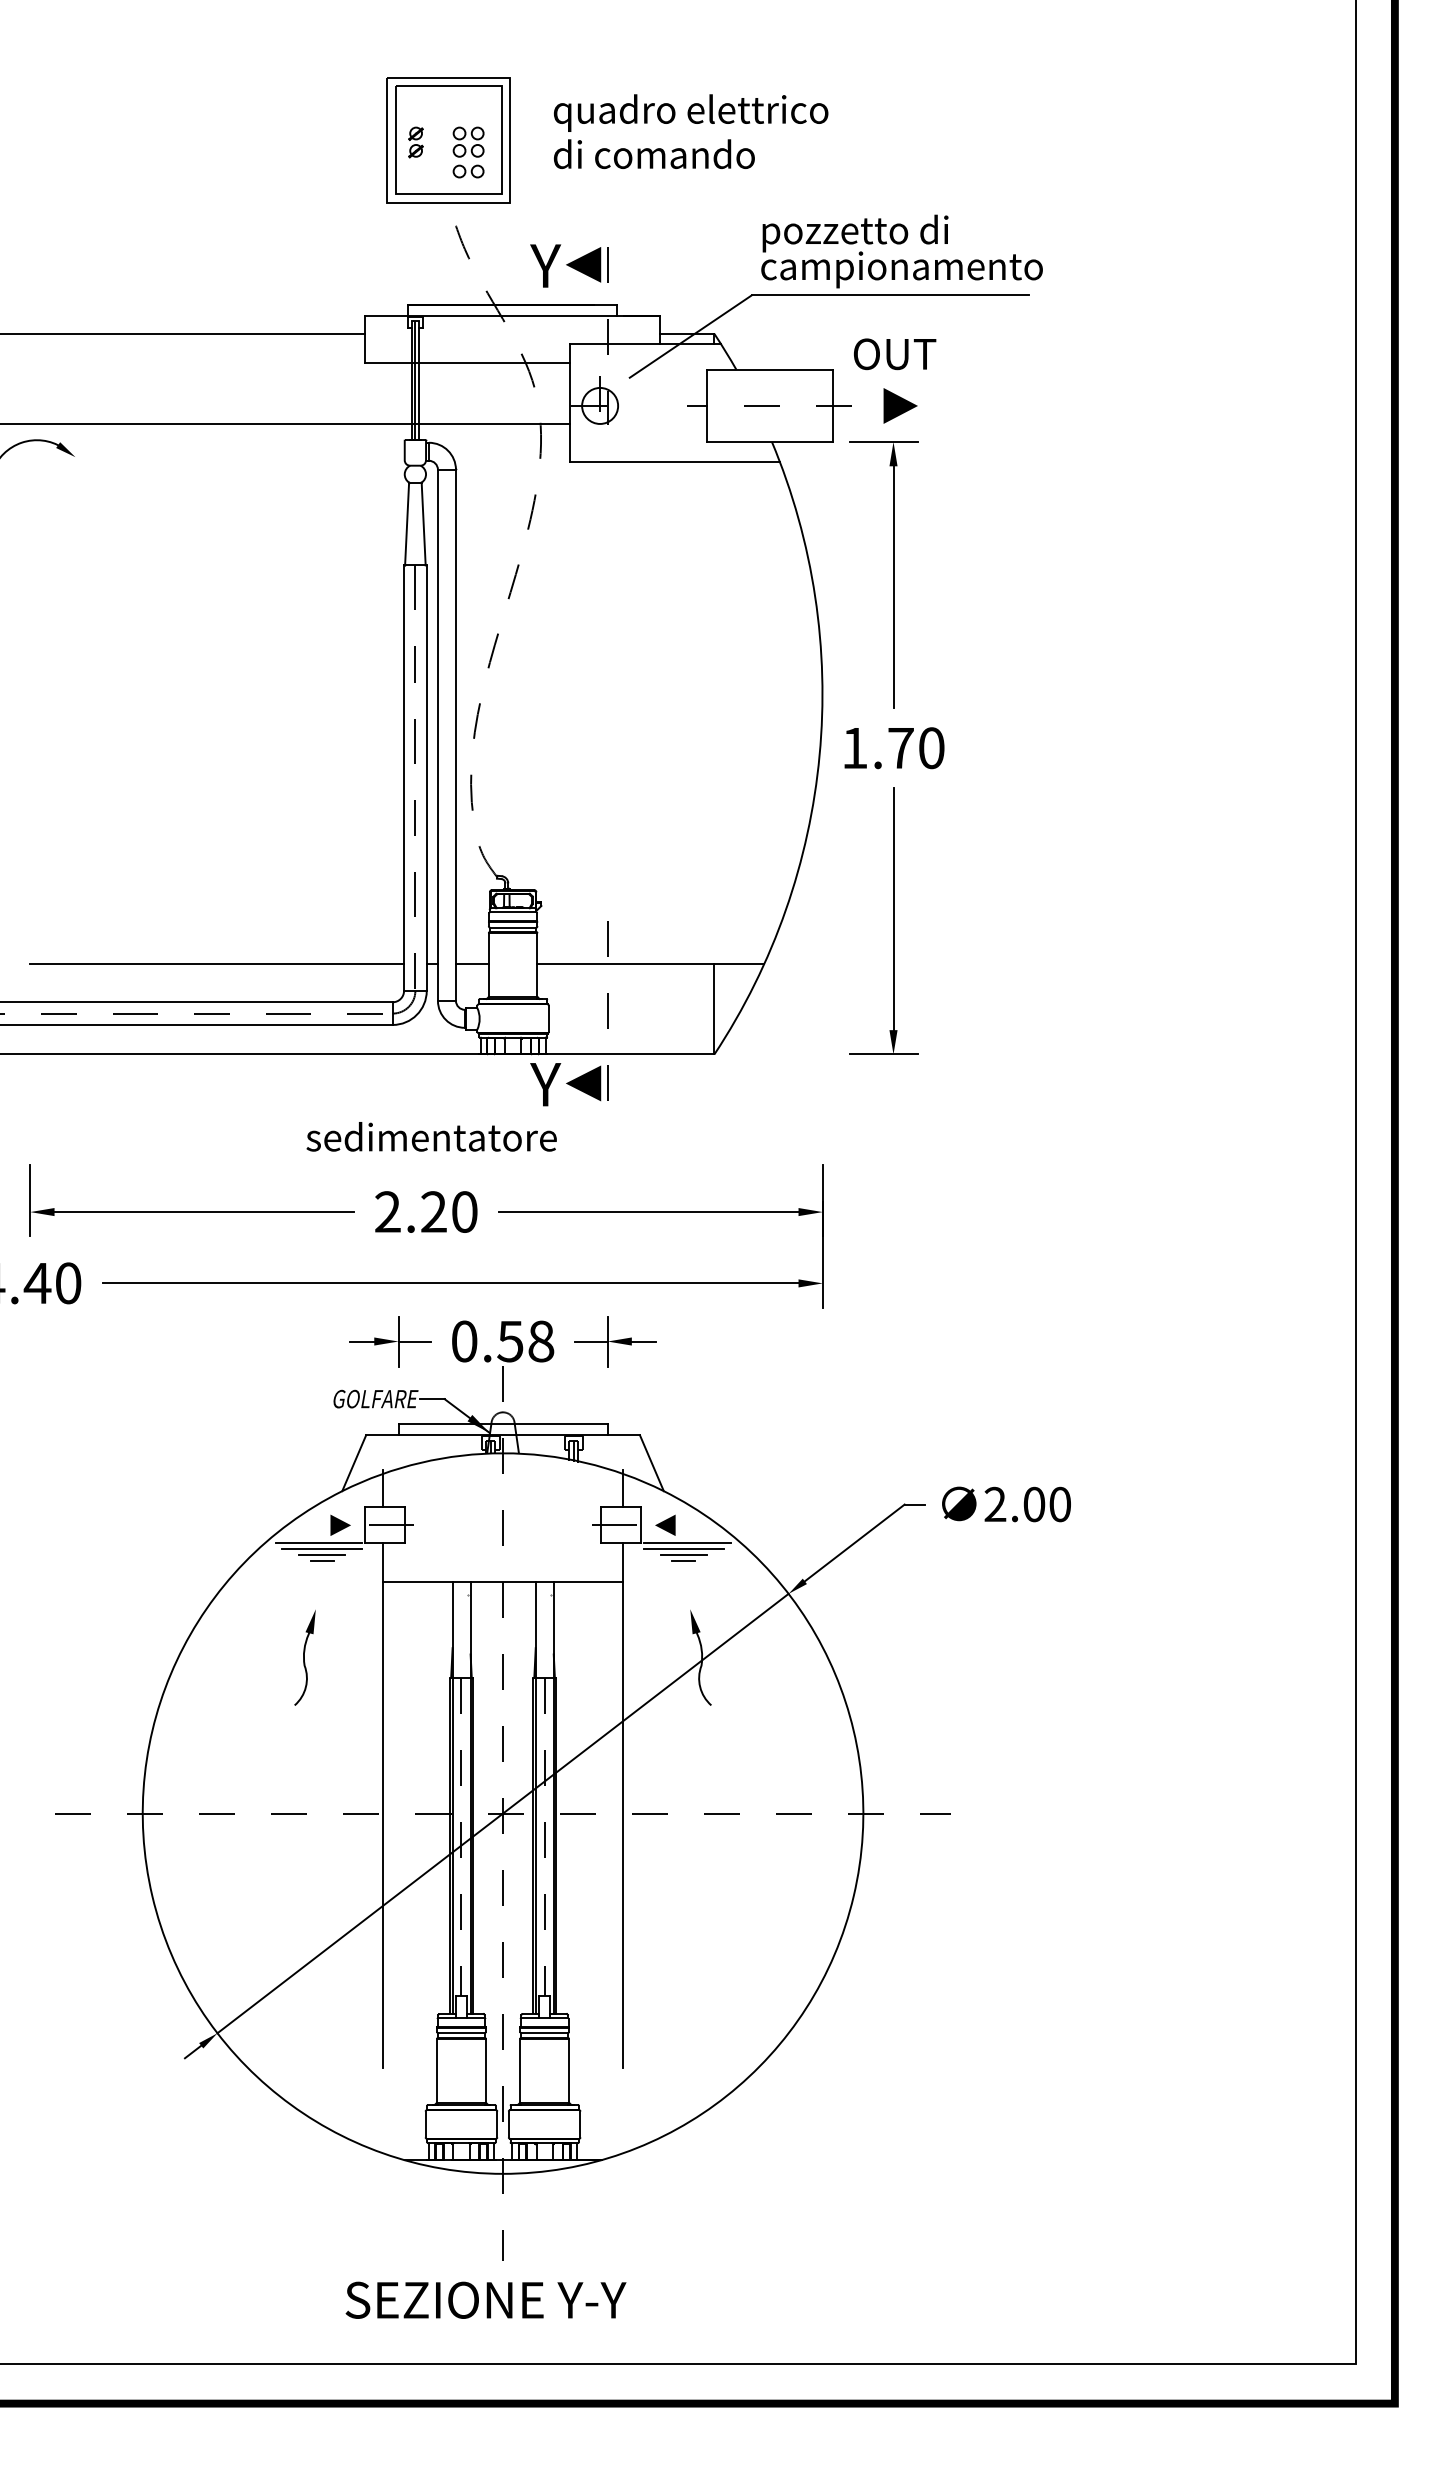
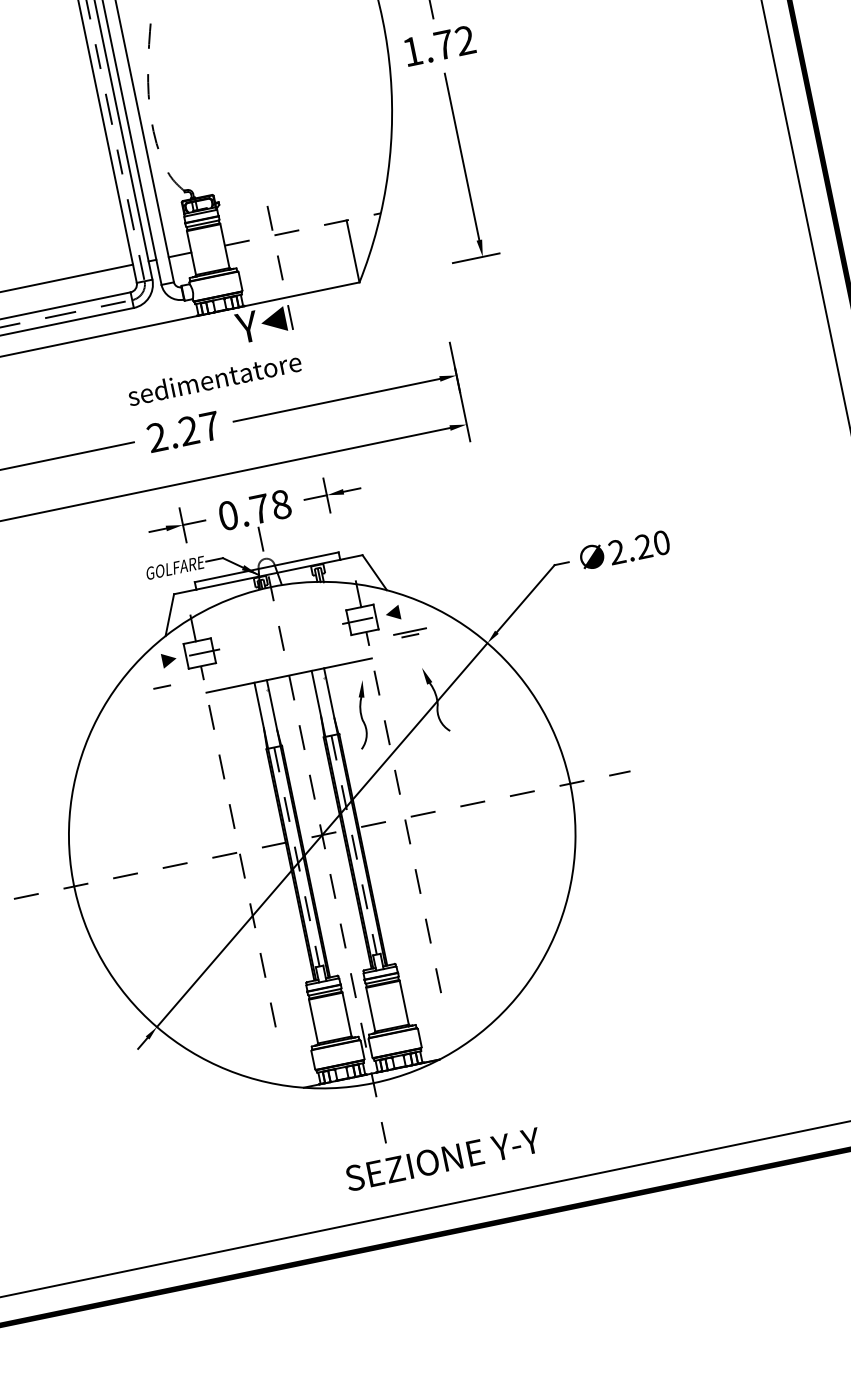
text: (931, 748) -> (465, 40), 1.70 -> 1.72
line: (651, 964) -> (303, 229), solid -> dashed
text: (431, 1136) -> (214, 378), moved
text: (464, 1211) -> (209, 426), 2.20 -> 2.27
text: (510, 1341) -> (260, 509), 0.58 -> 0.78
text: (1034, 1504) -> (644, 546), 2.00 -> 2.20
line: (318, 1543) -> (156, 675), removed
line: (687, 1543) -> (410, 622), removed
line: (321, 1548) -> (159, 678), removed
line: (684, 1548) -> (409, 626), removed
line: (321, 1555) -> (160, 683), removed
part: (304, 1657) -> (361, 714), moved
line: (382, 1805) -> (238, 846), solid -> dashed
line: (623, 1805) -> (404, 812), solid -> dashed
text: (485, 2299) -> (442, 1159), moved

